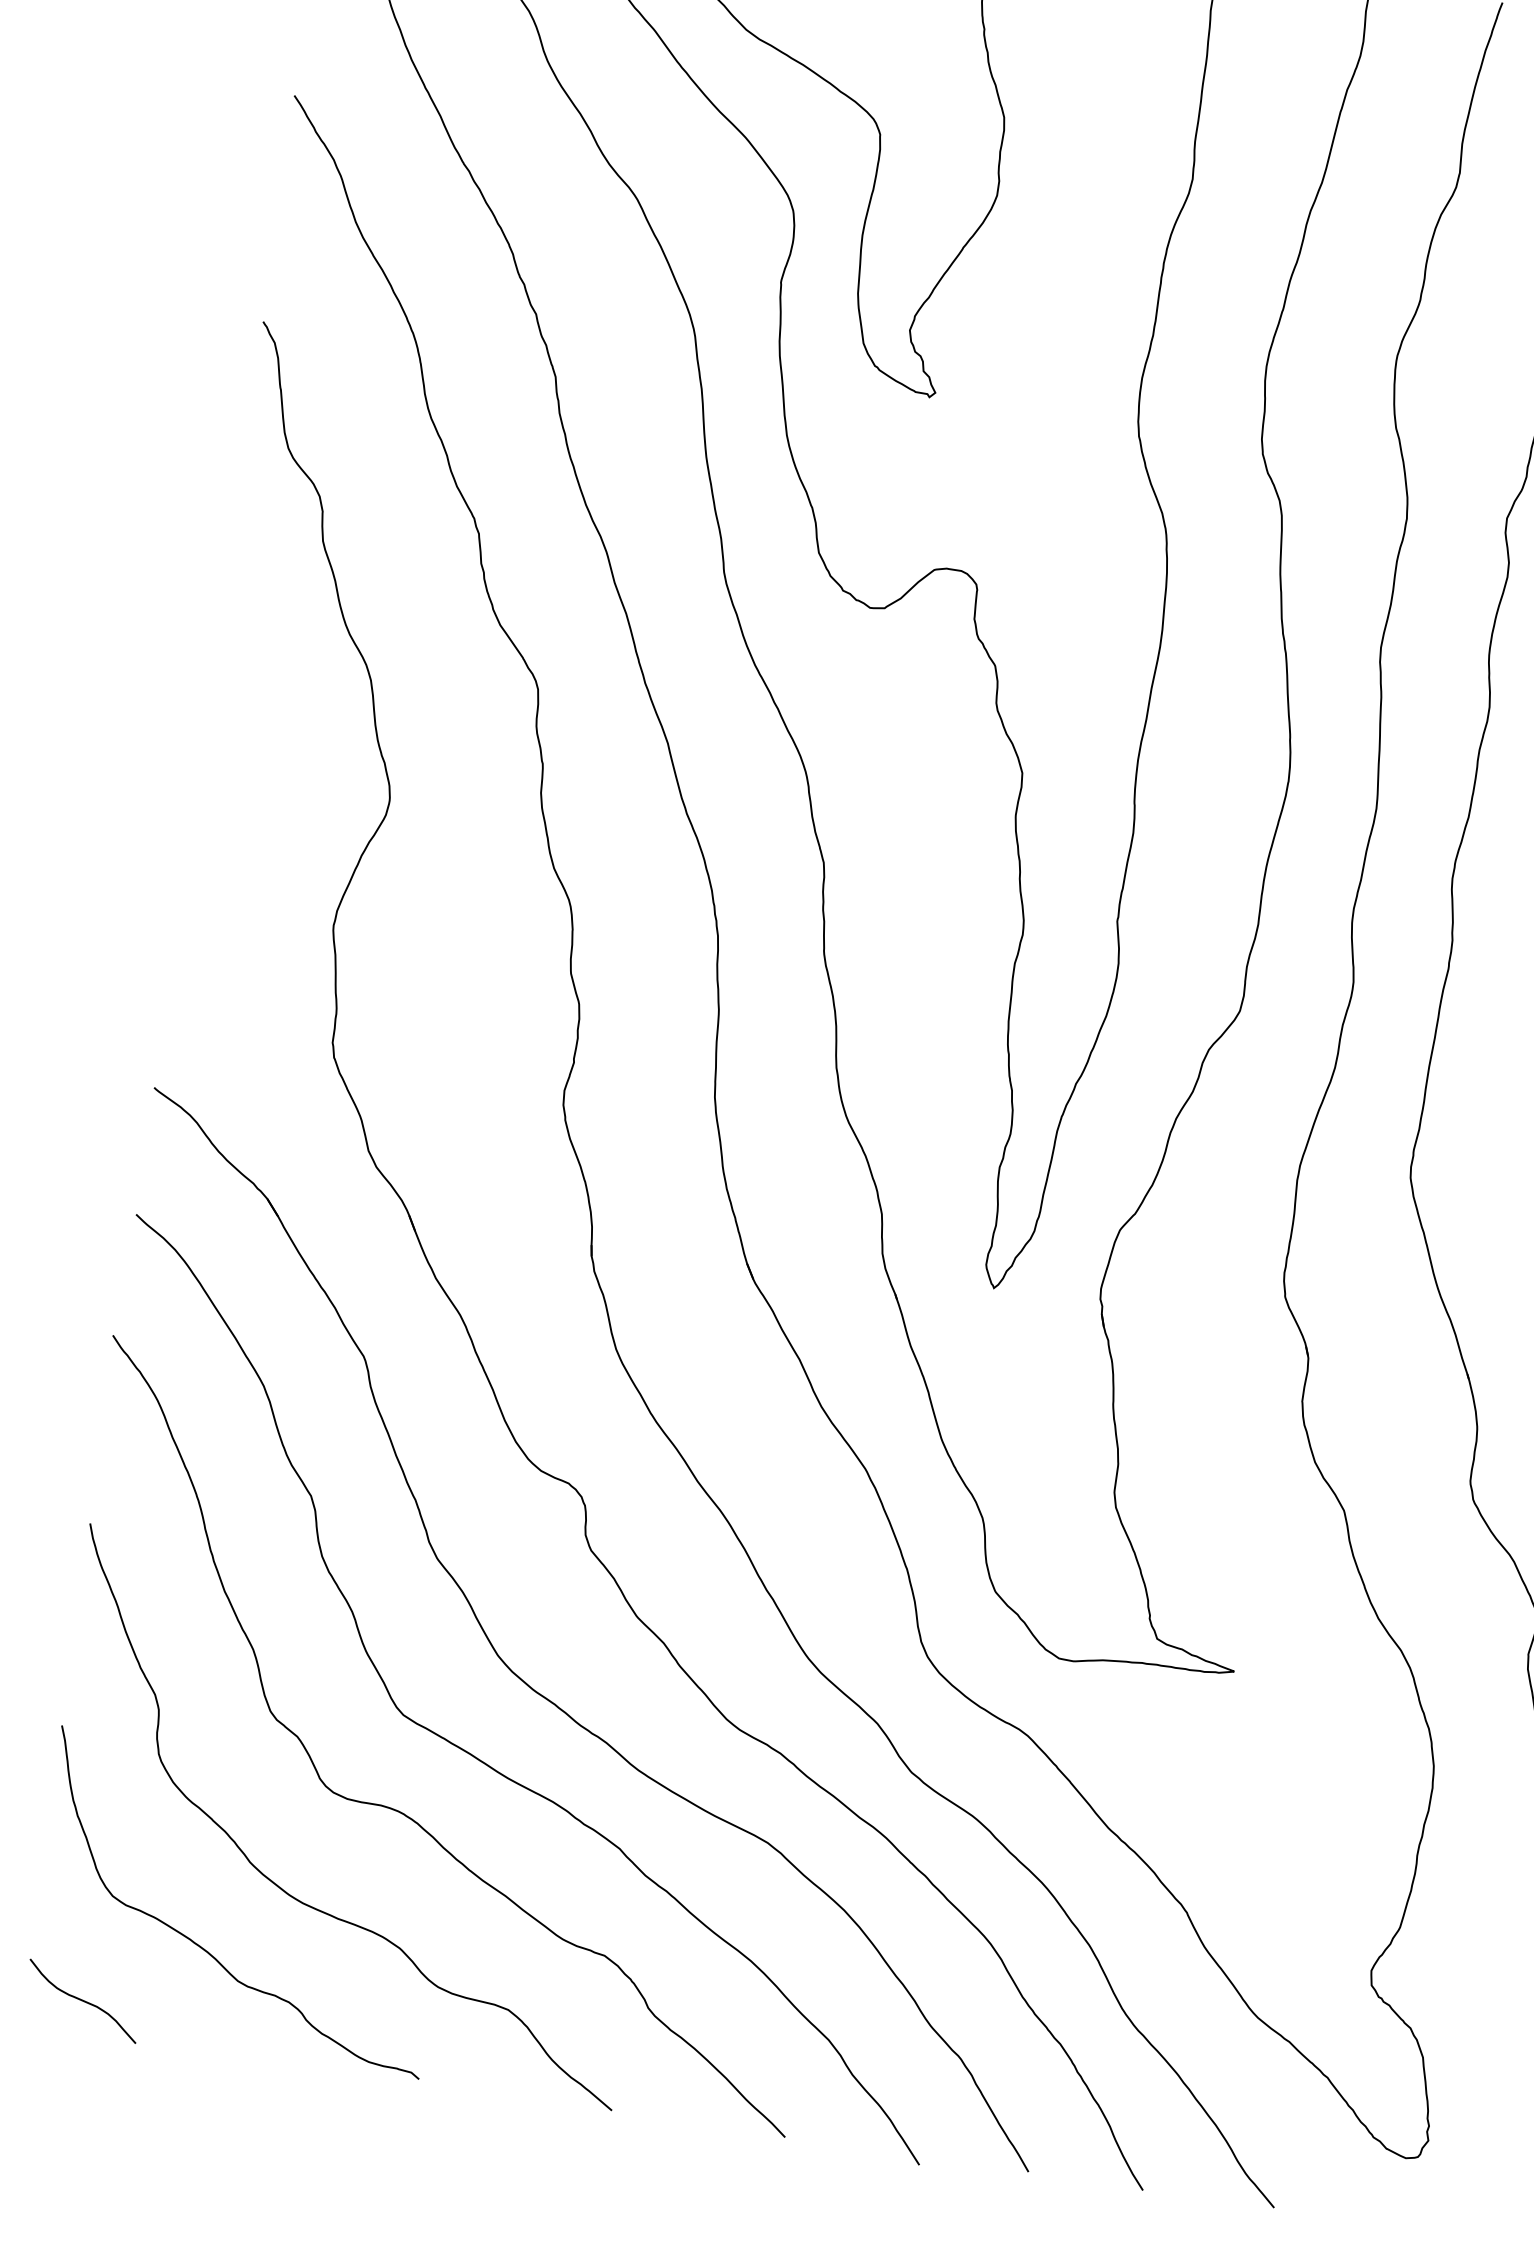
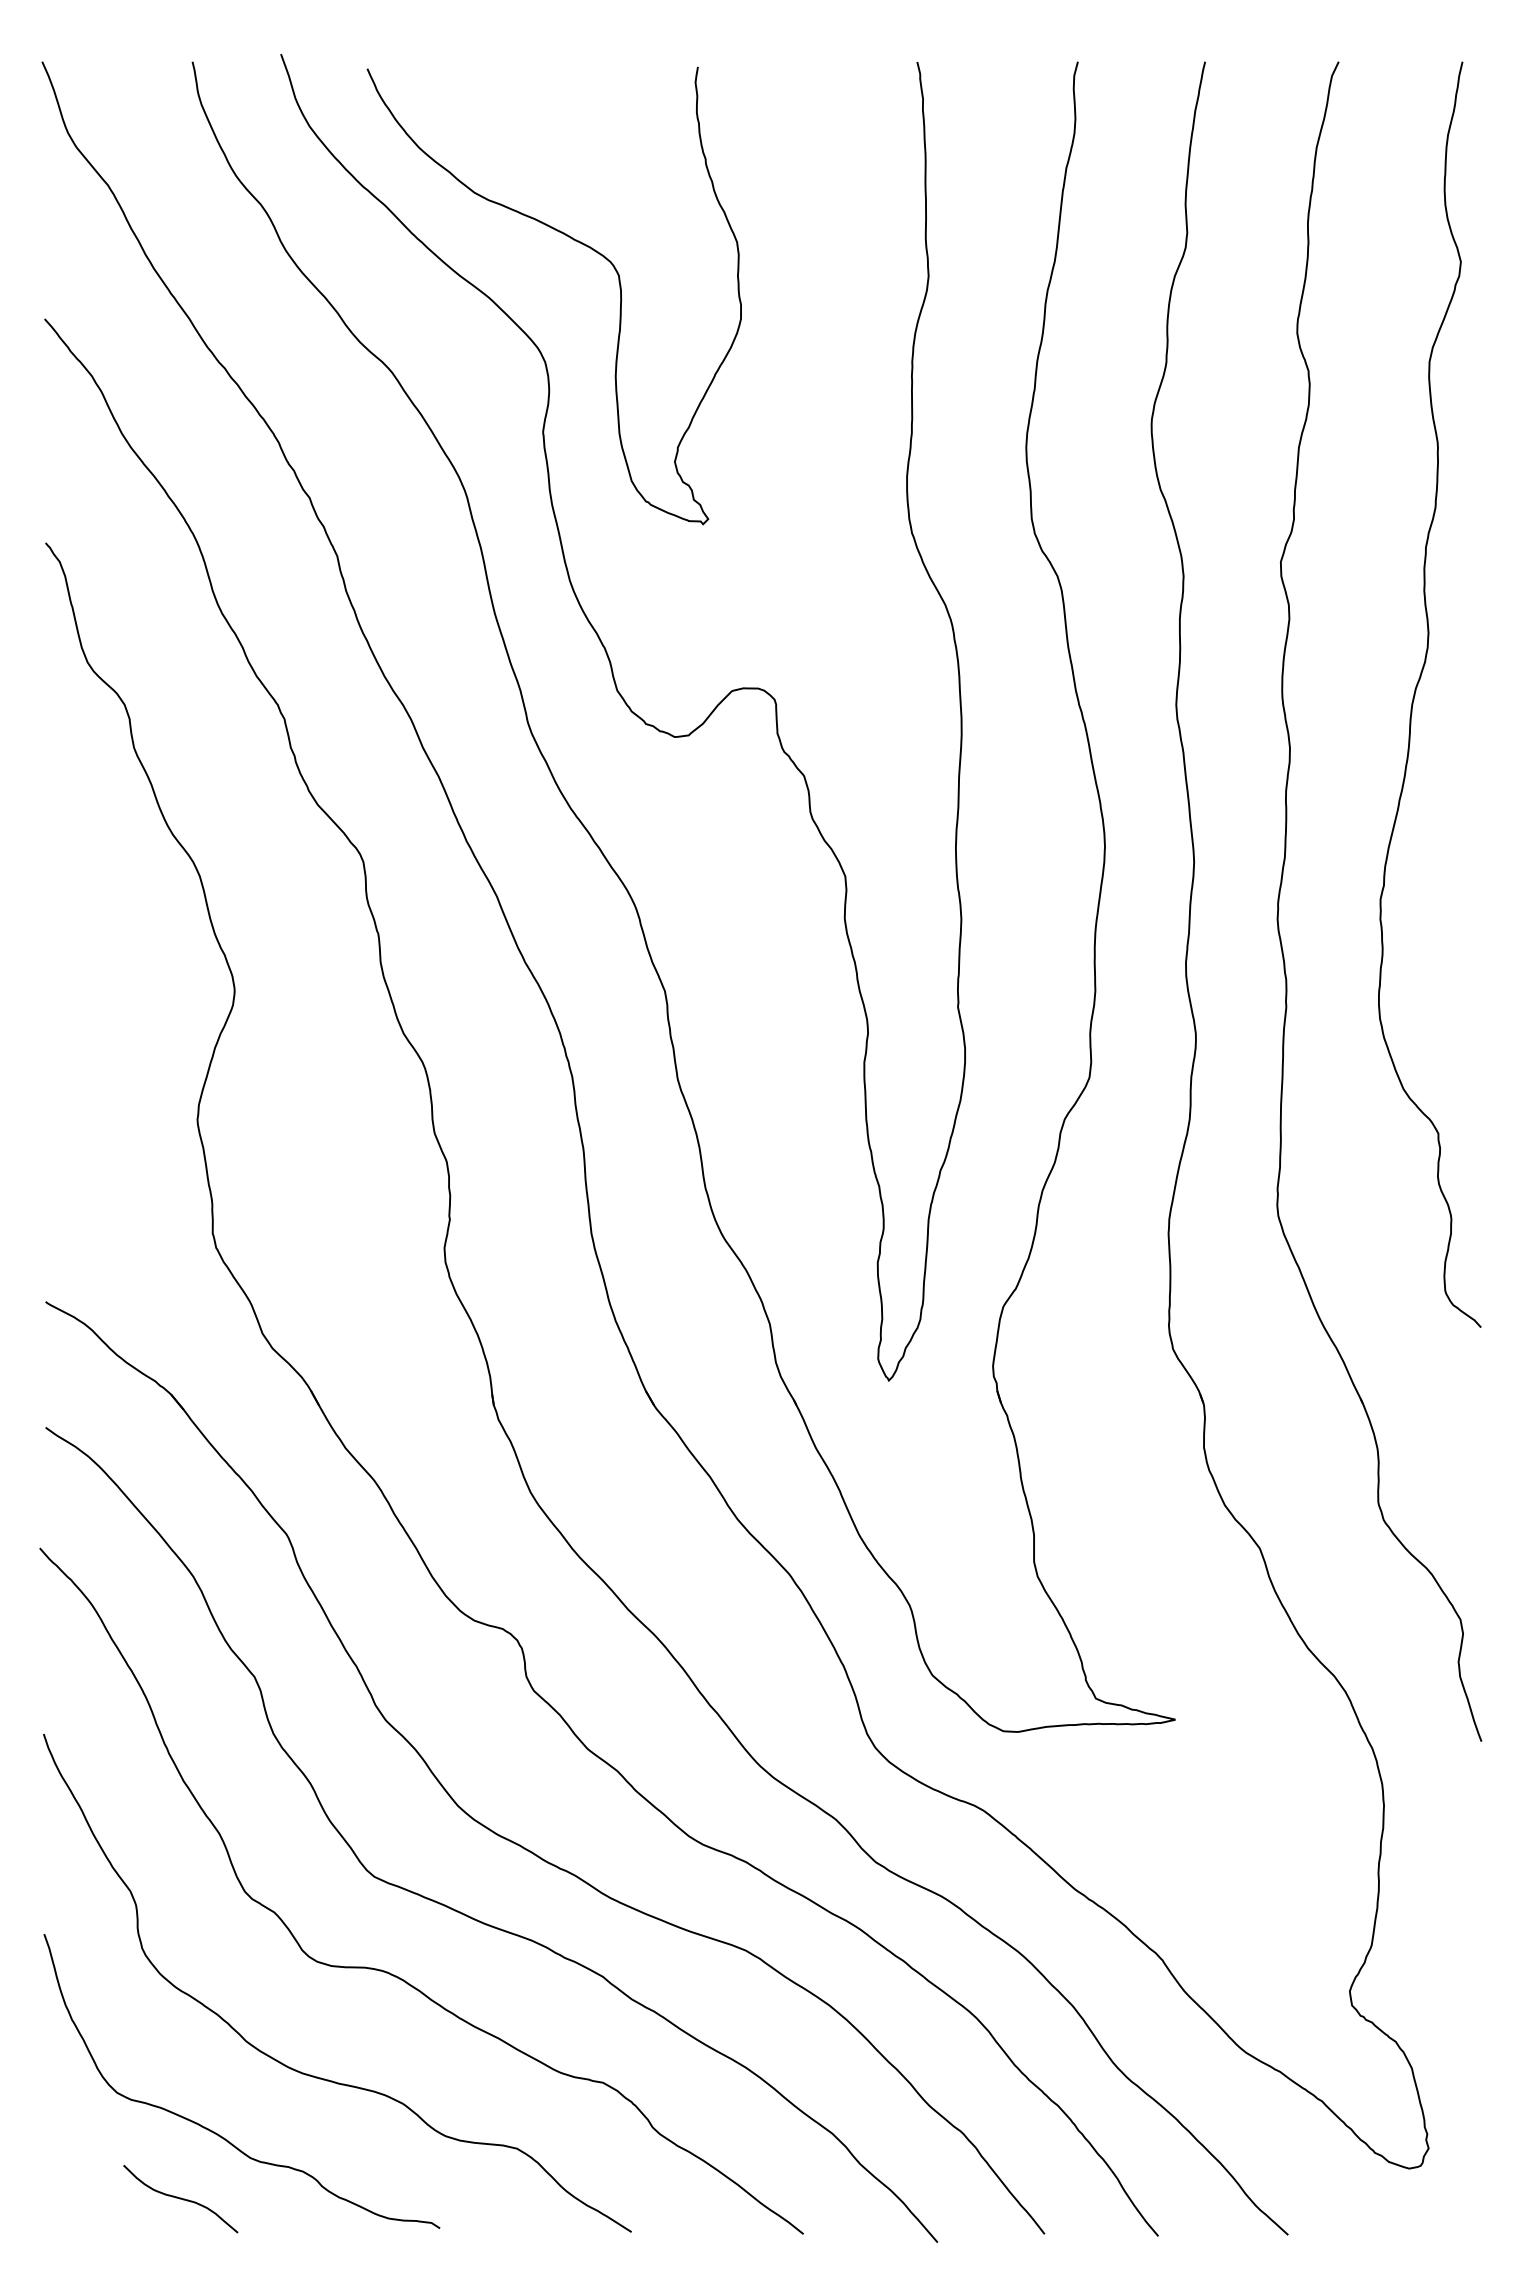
curve: (82, 2001) -> (180, 2199), moved

